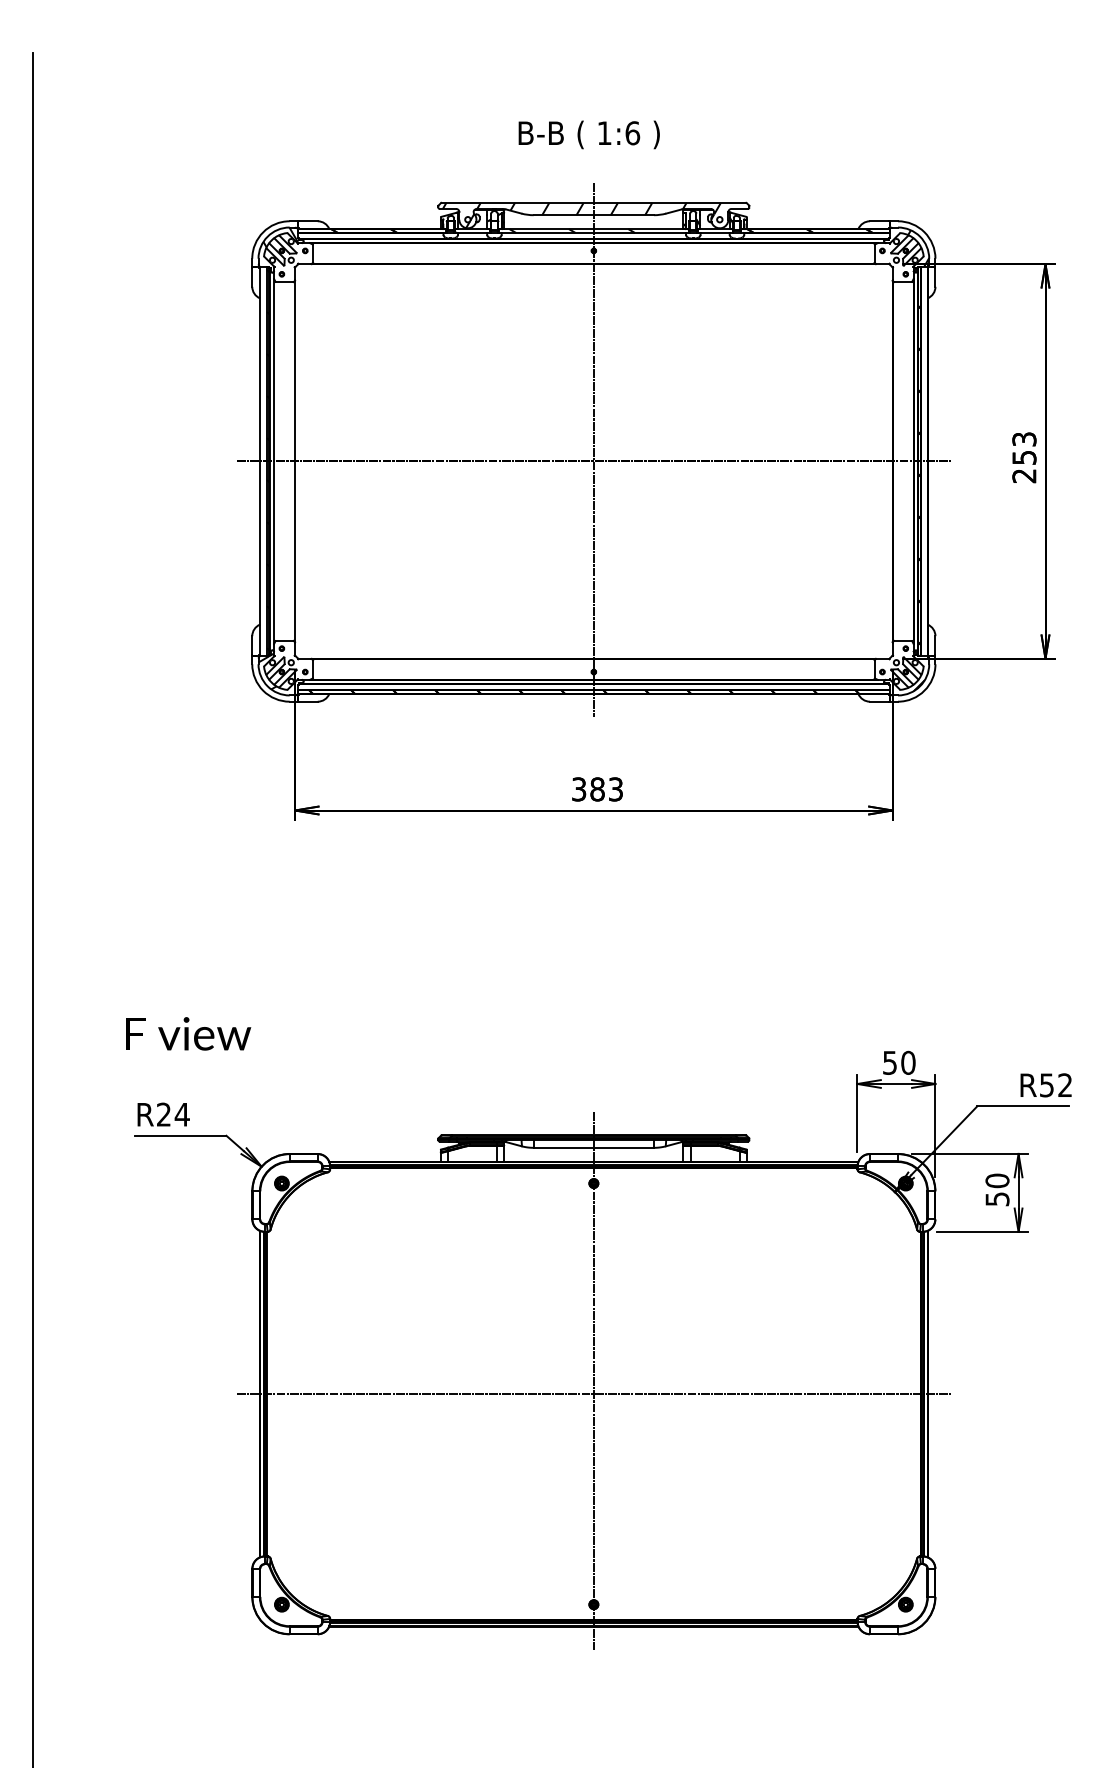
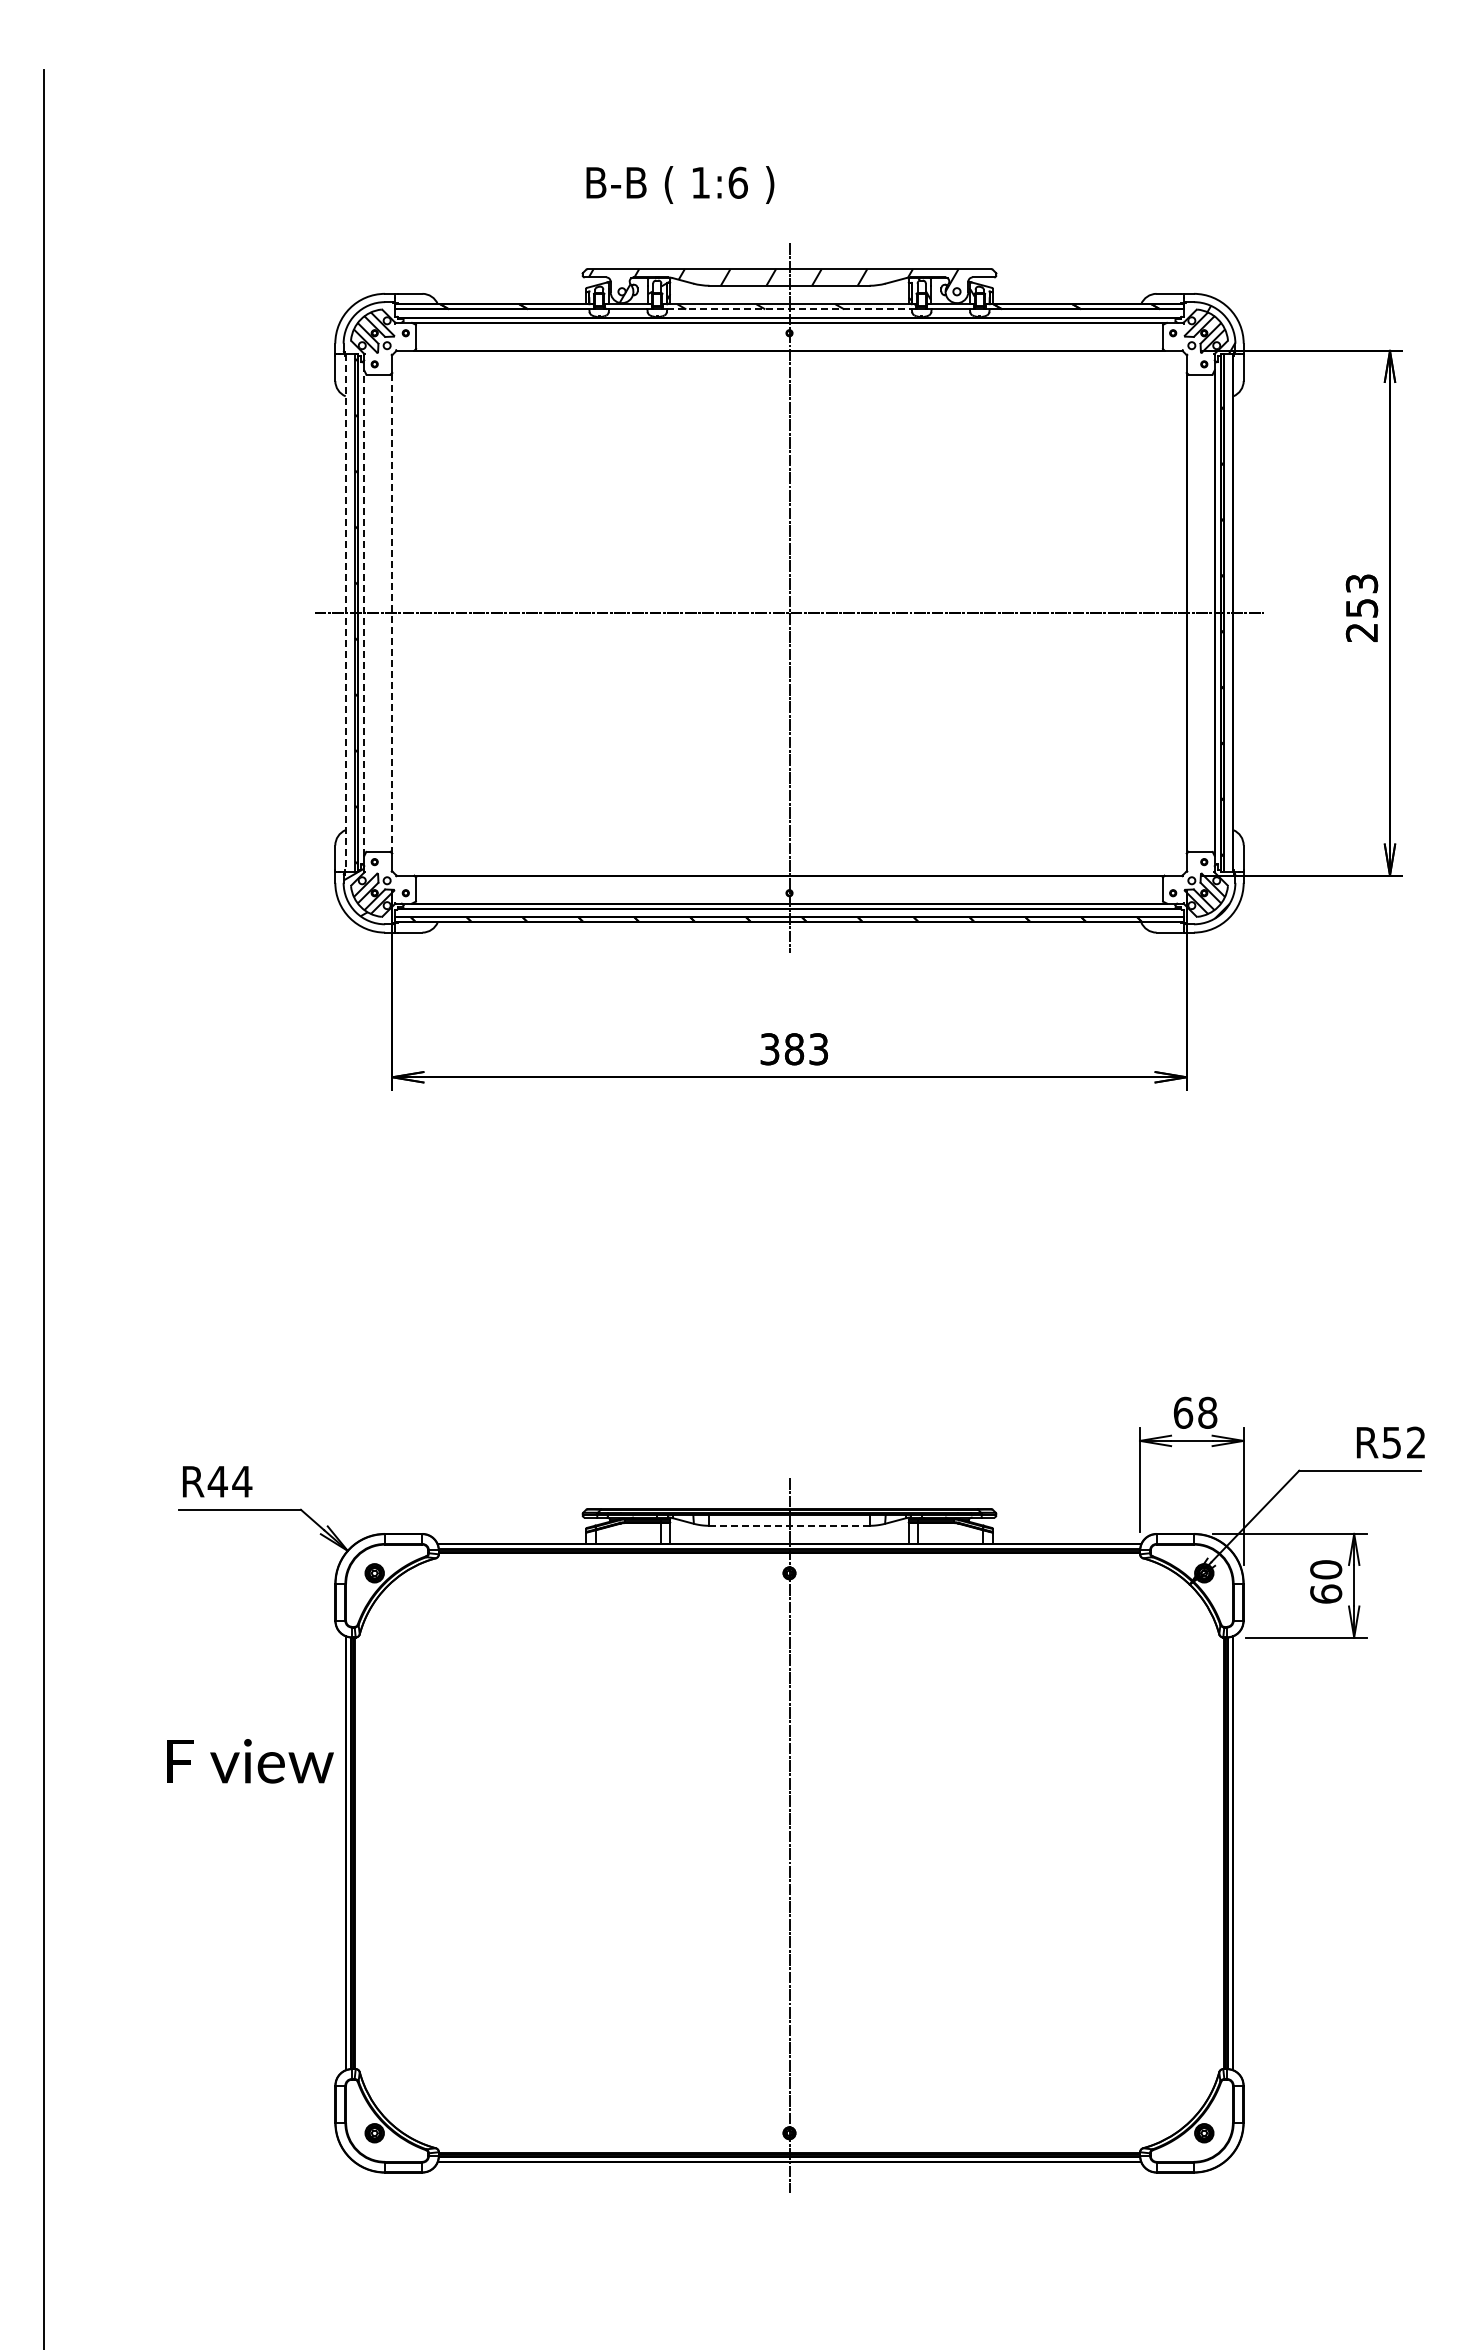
text: (589, 134) -> (680, 184), moved
line: (594, 233) -> (790, 309), solid -> dashed
hatch: (280, 237) -> (373, 315), removed
line: (259, 461) -> (345, 613), solid -> dashed
line: (274, 461) -> (364, 613), solid -> dashed
line: (295, 461) -> (392, 613), solid -> dashed
text: (188, 1034) -> (250, 1761), moved
text: (899, 1062) -> (1195, 1412), 50 -> 68
text: (163, 1114) -> (217, 1481), R24 -> R44
line: (593, 1147) -> (789, 1525), solid -> dashed
text: (997, 1198) -> (1326, 1593), 50 -> 60
line: (593, 1394) -> (789, 1853), removed

